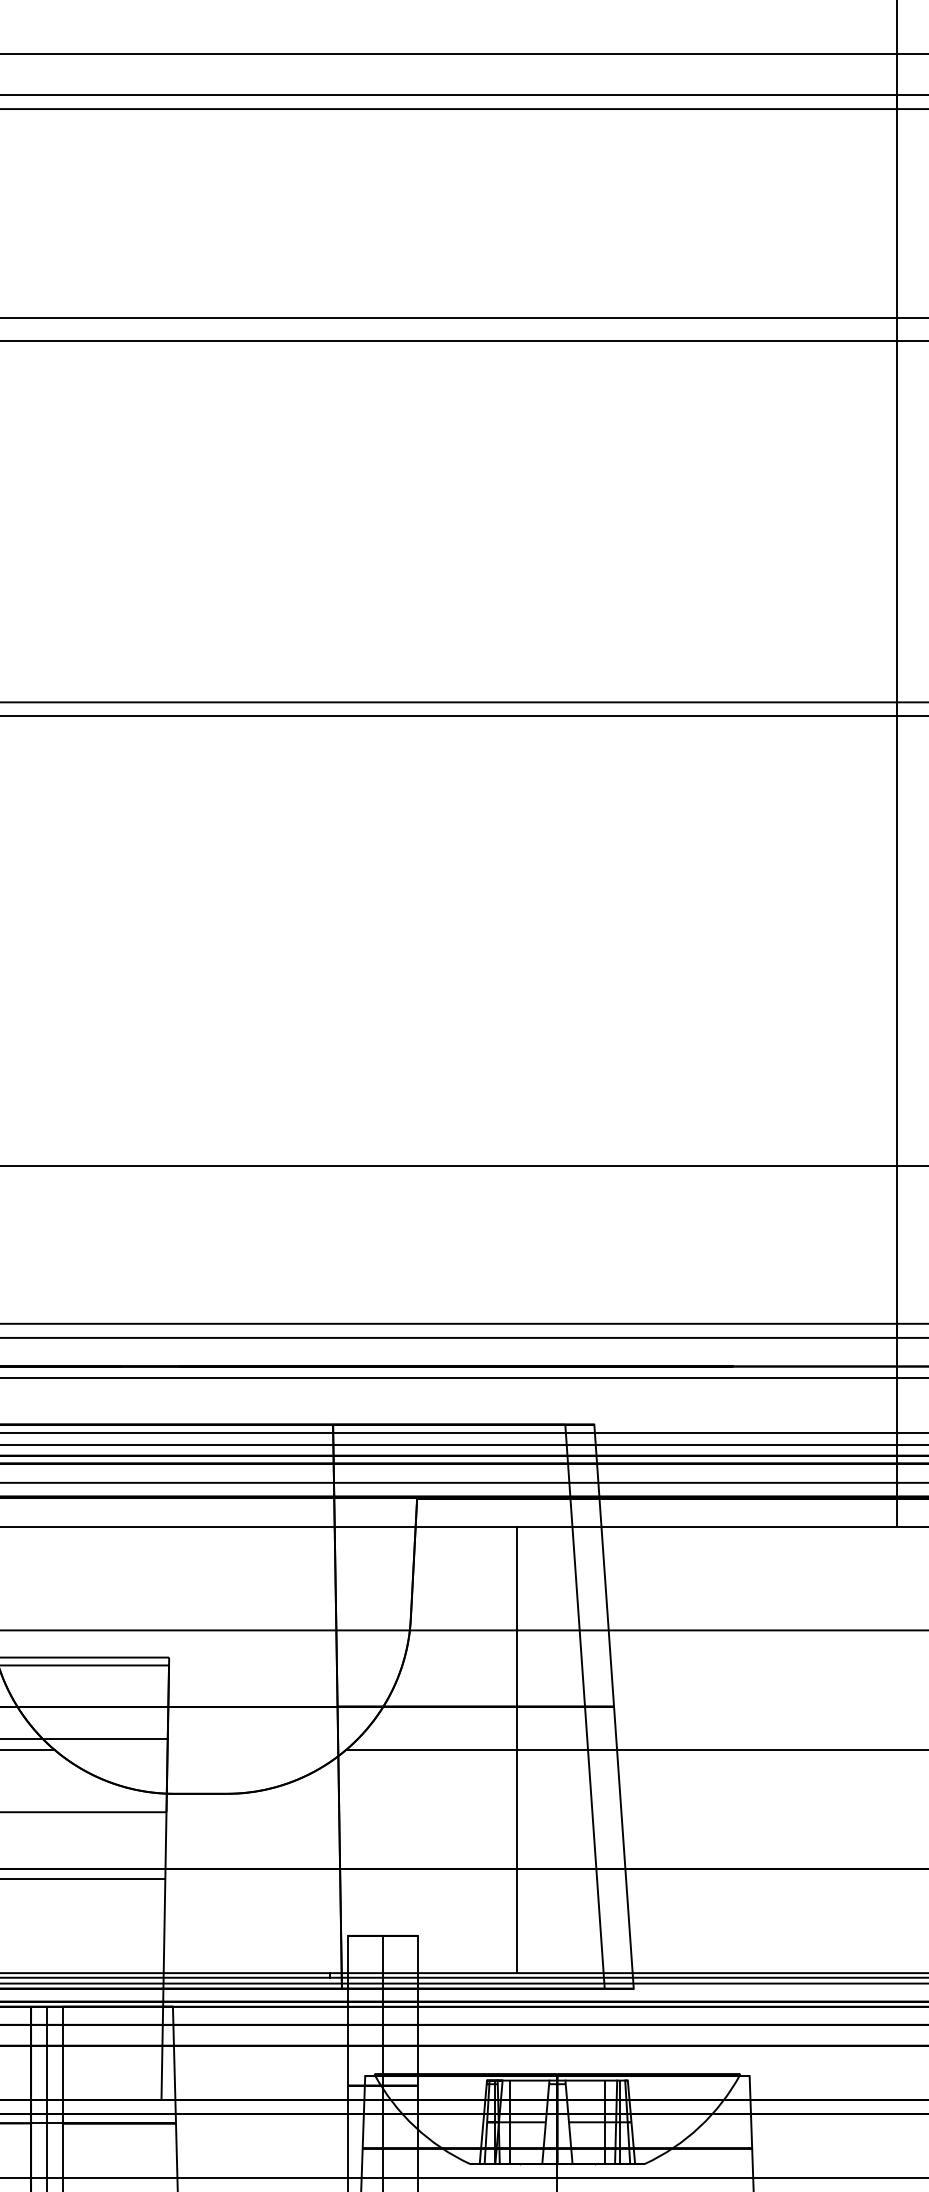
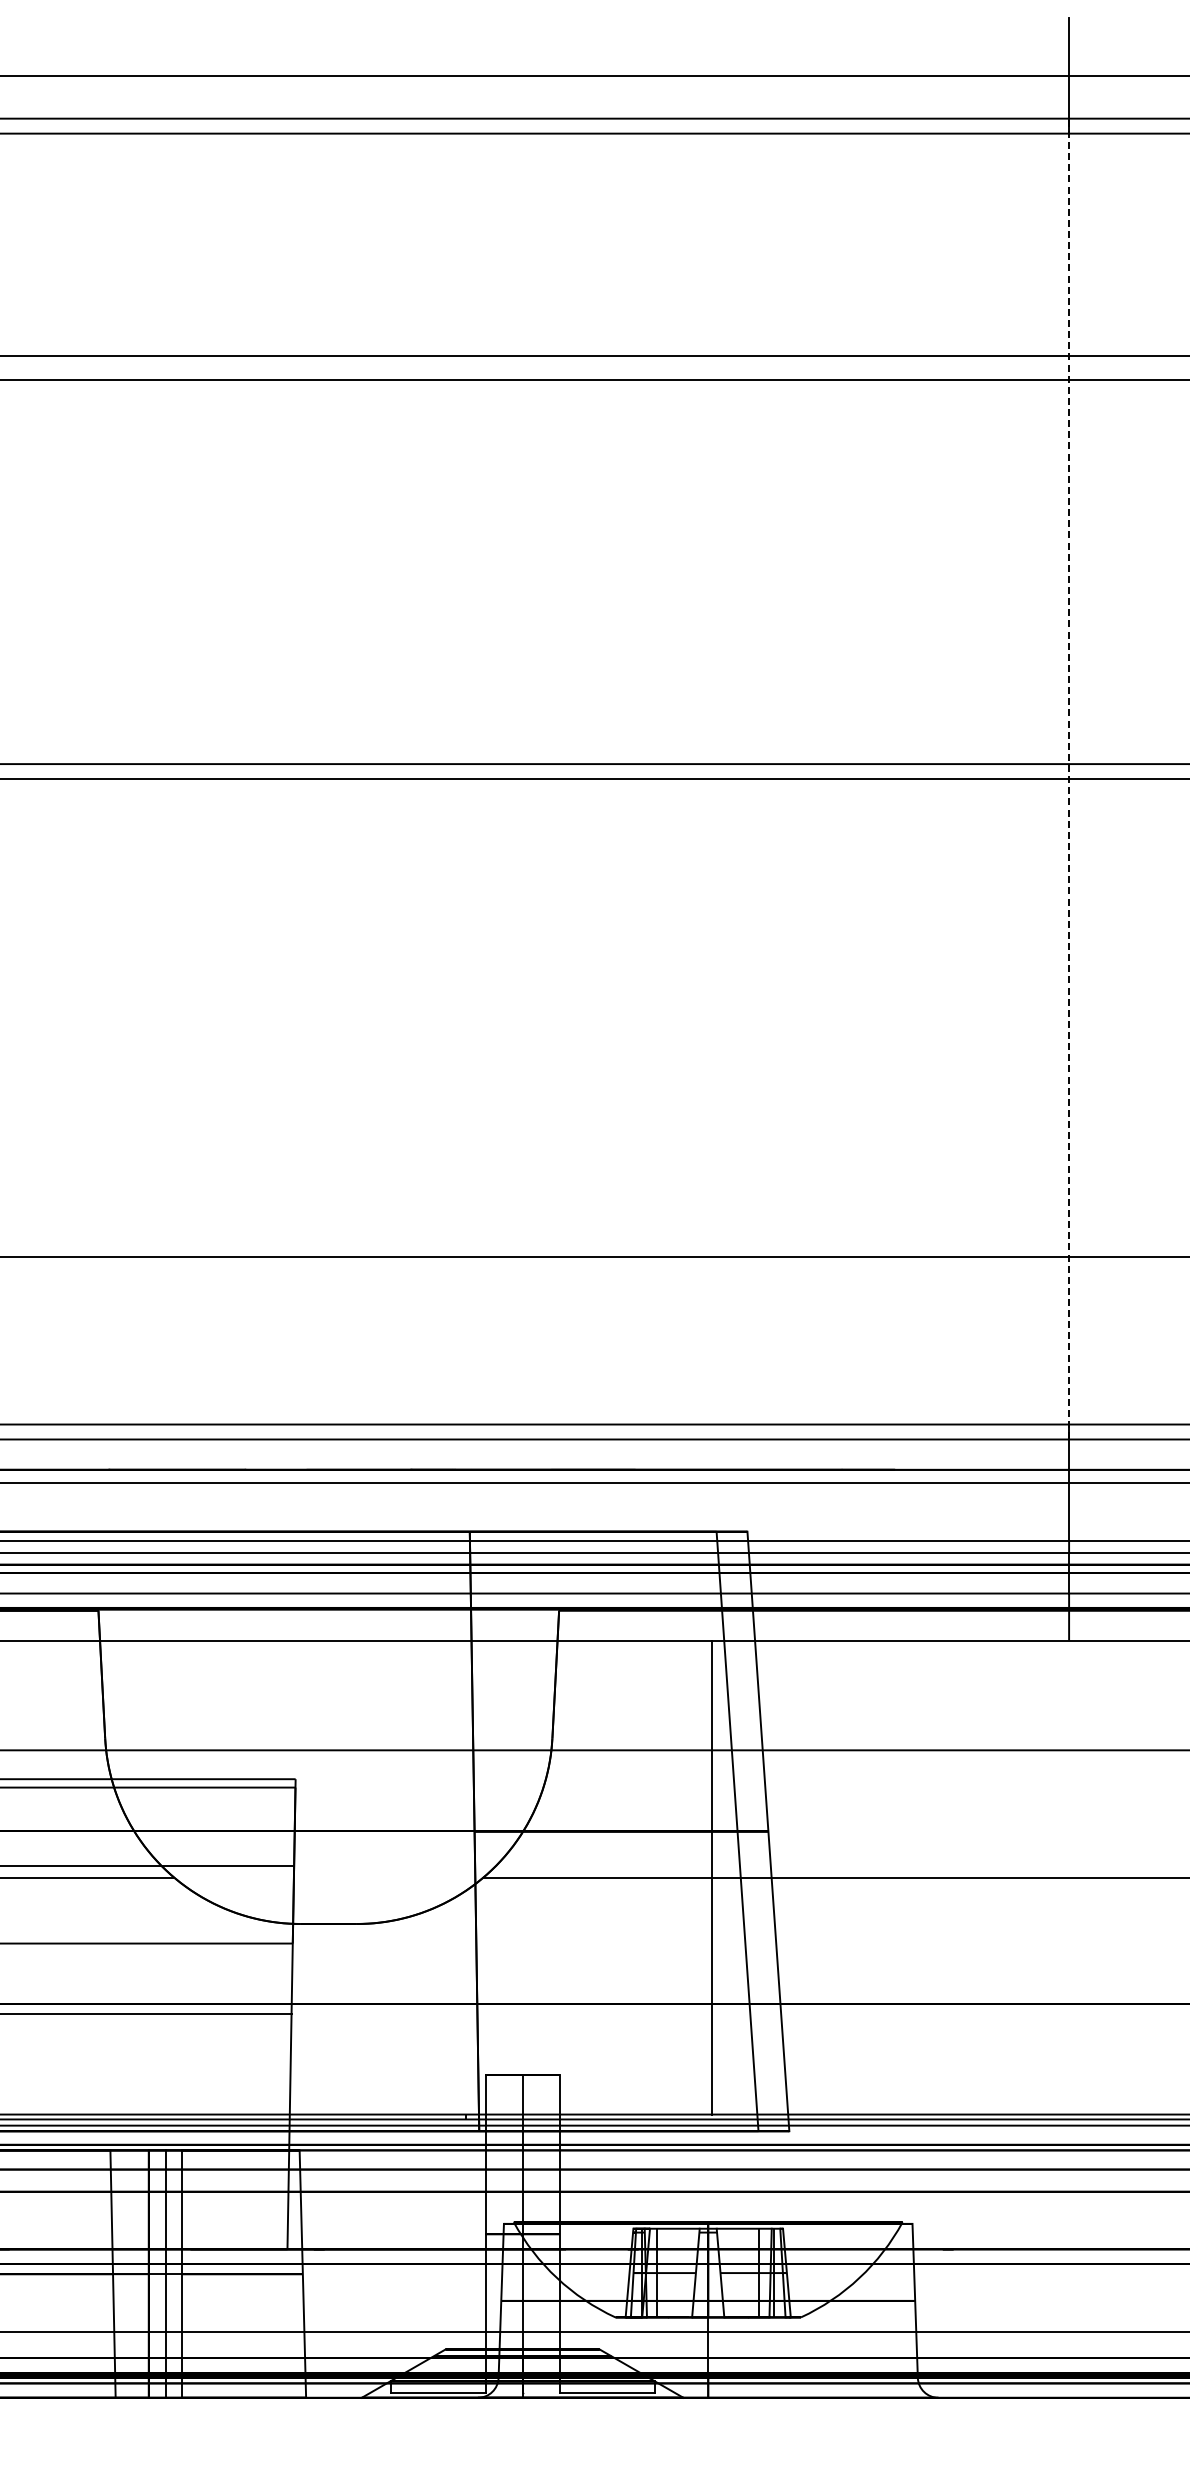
line: (897, 715) -> (1069, 778), solid -> dashed
line: (516, 1750) -> (711, 1877), moved

